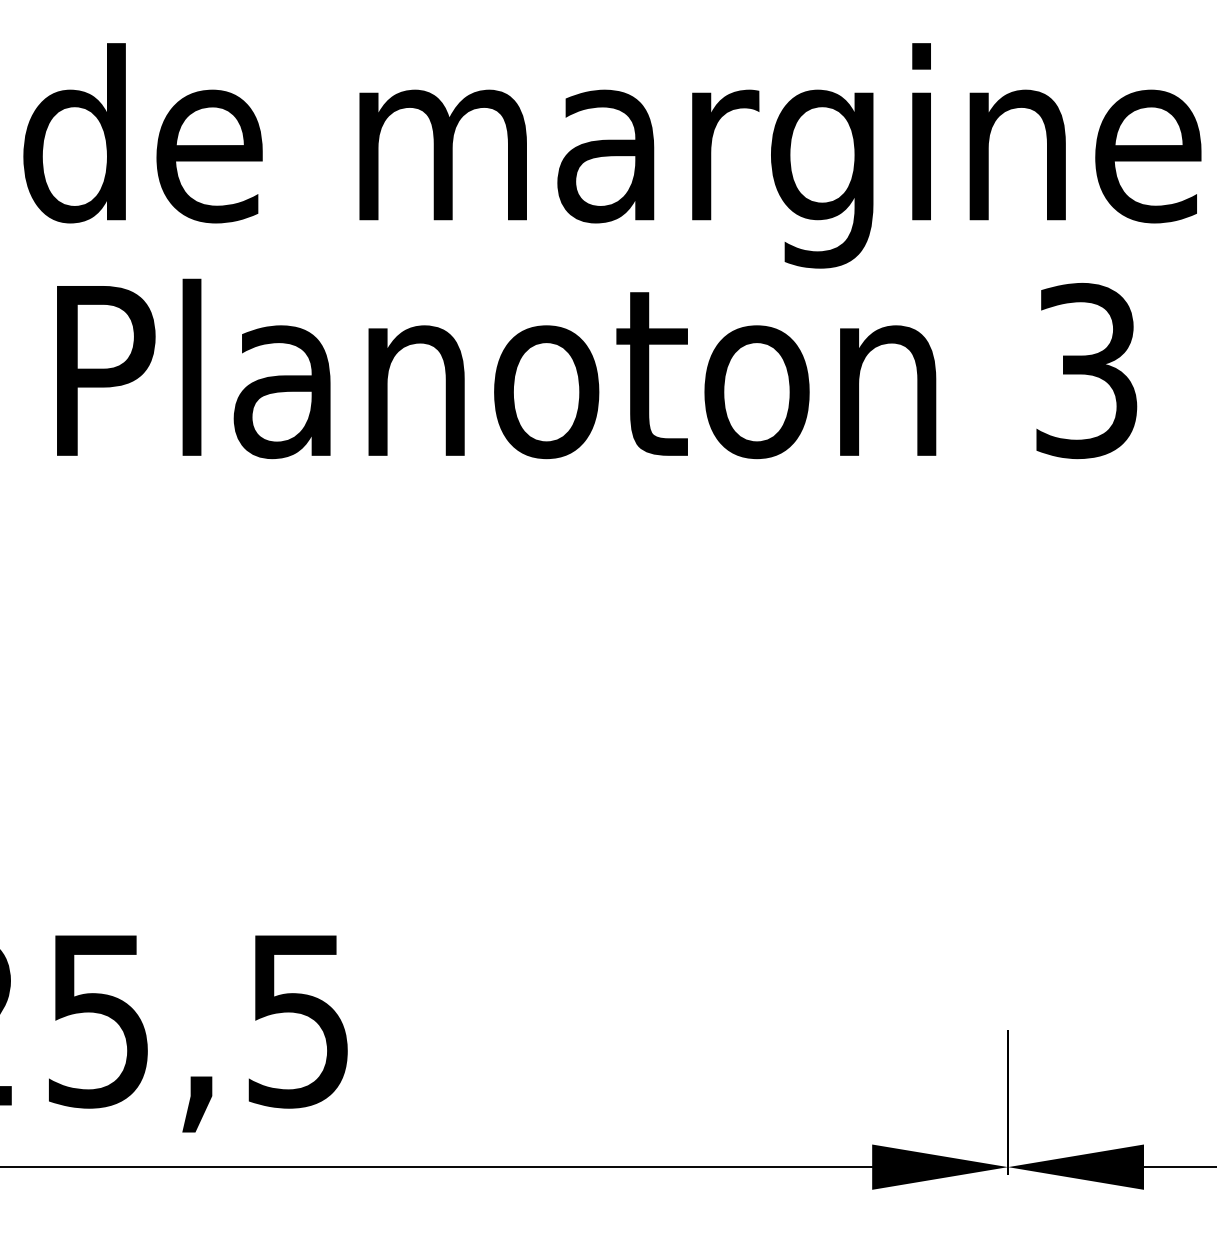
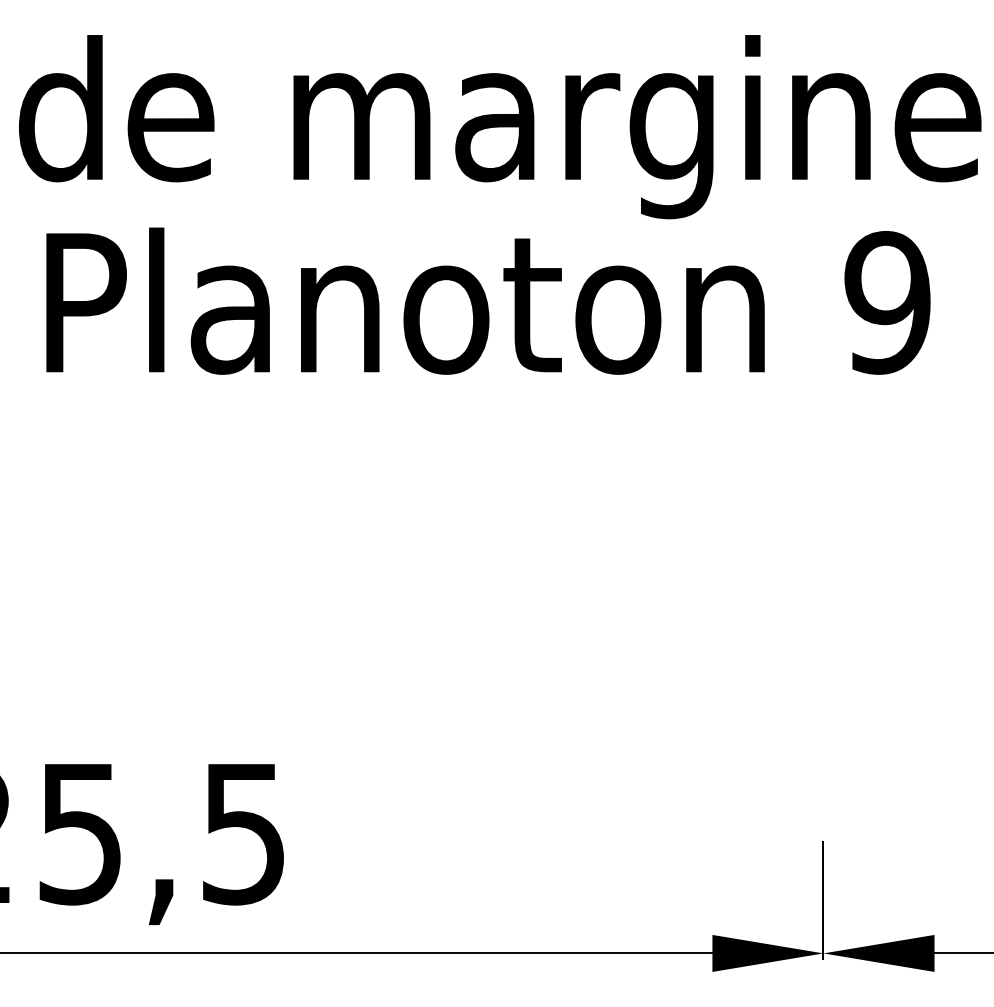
text: (1086, 370) -> (887, 302), 3 -> 9

